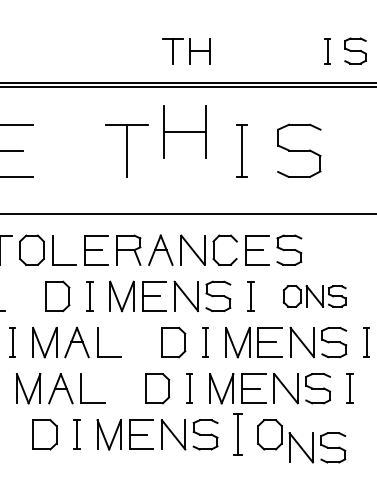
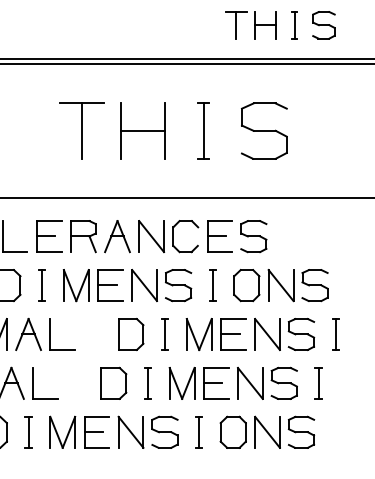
part: (186, 51) -> (250, 25), moved
part: (184, 131) -> (142, 130), moved
part: (314, 296) -> (280, 285), size x1.43
part: (237, 434) -> (198, 432), size x0.71
part: (317, 447) -> (284, 432), moved

